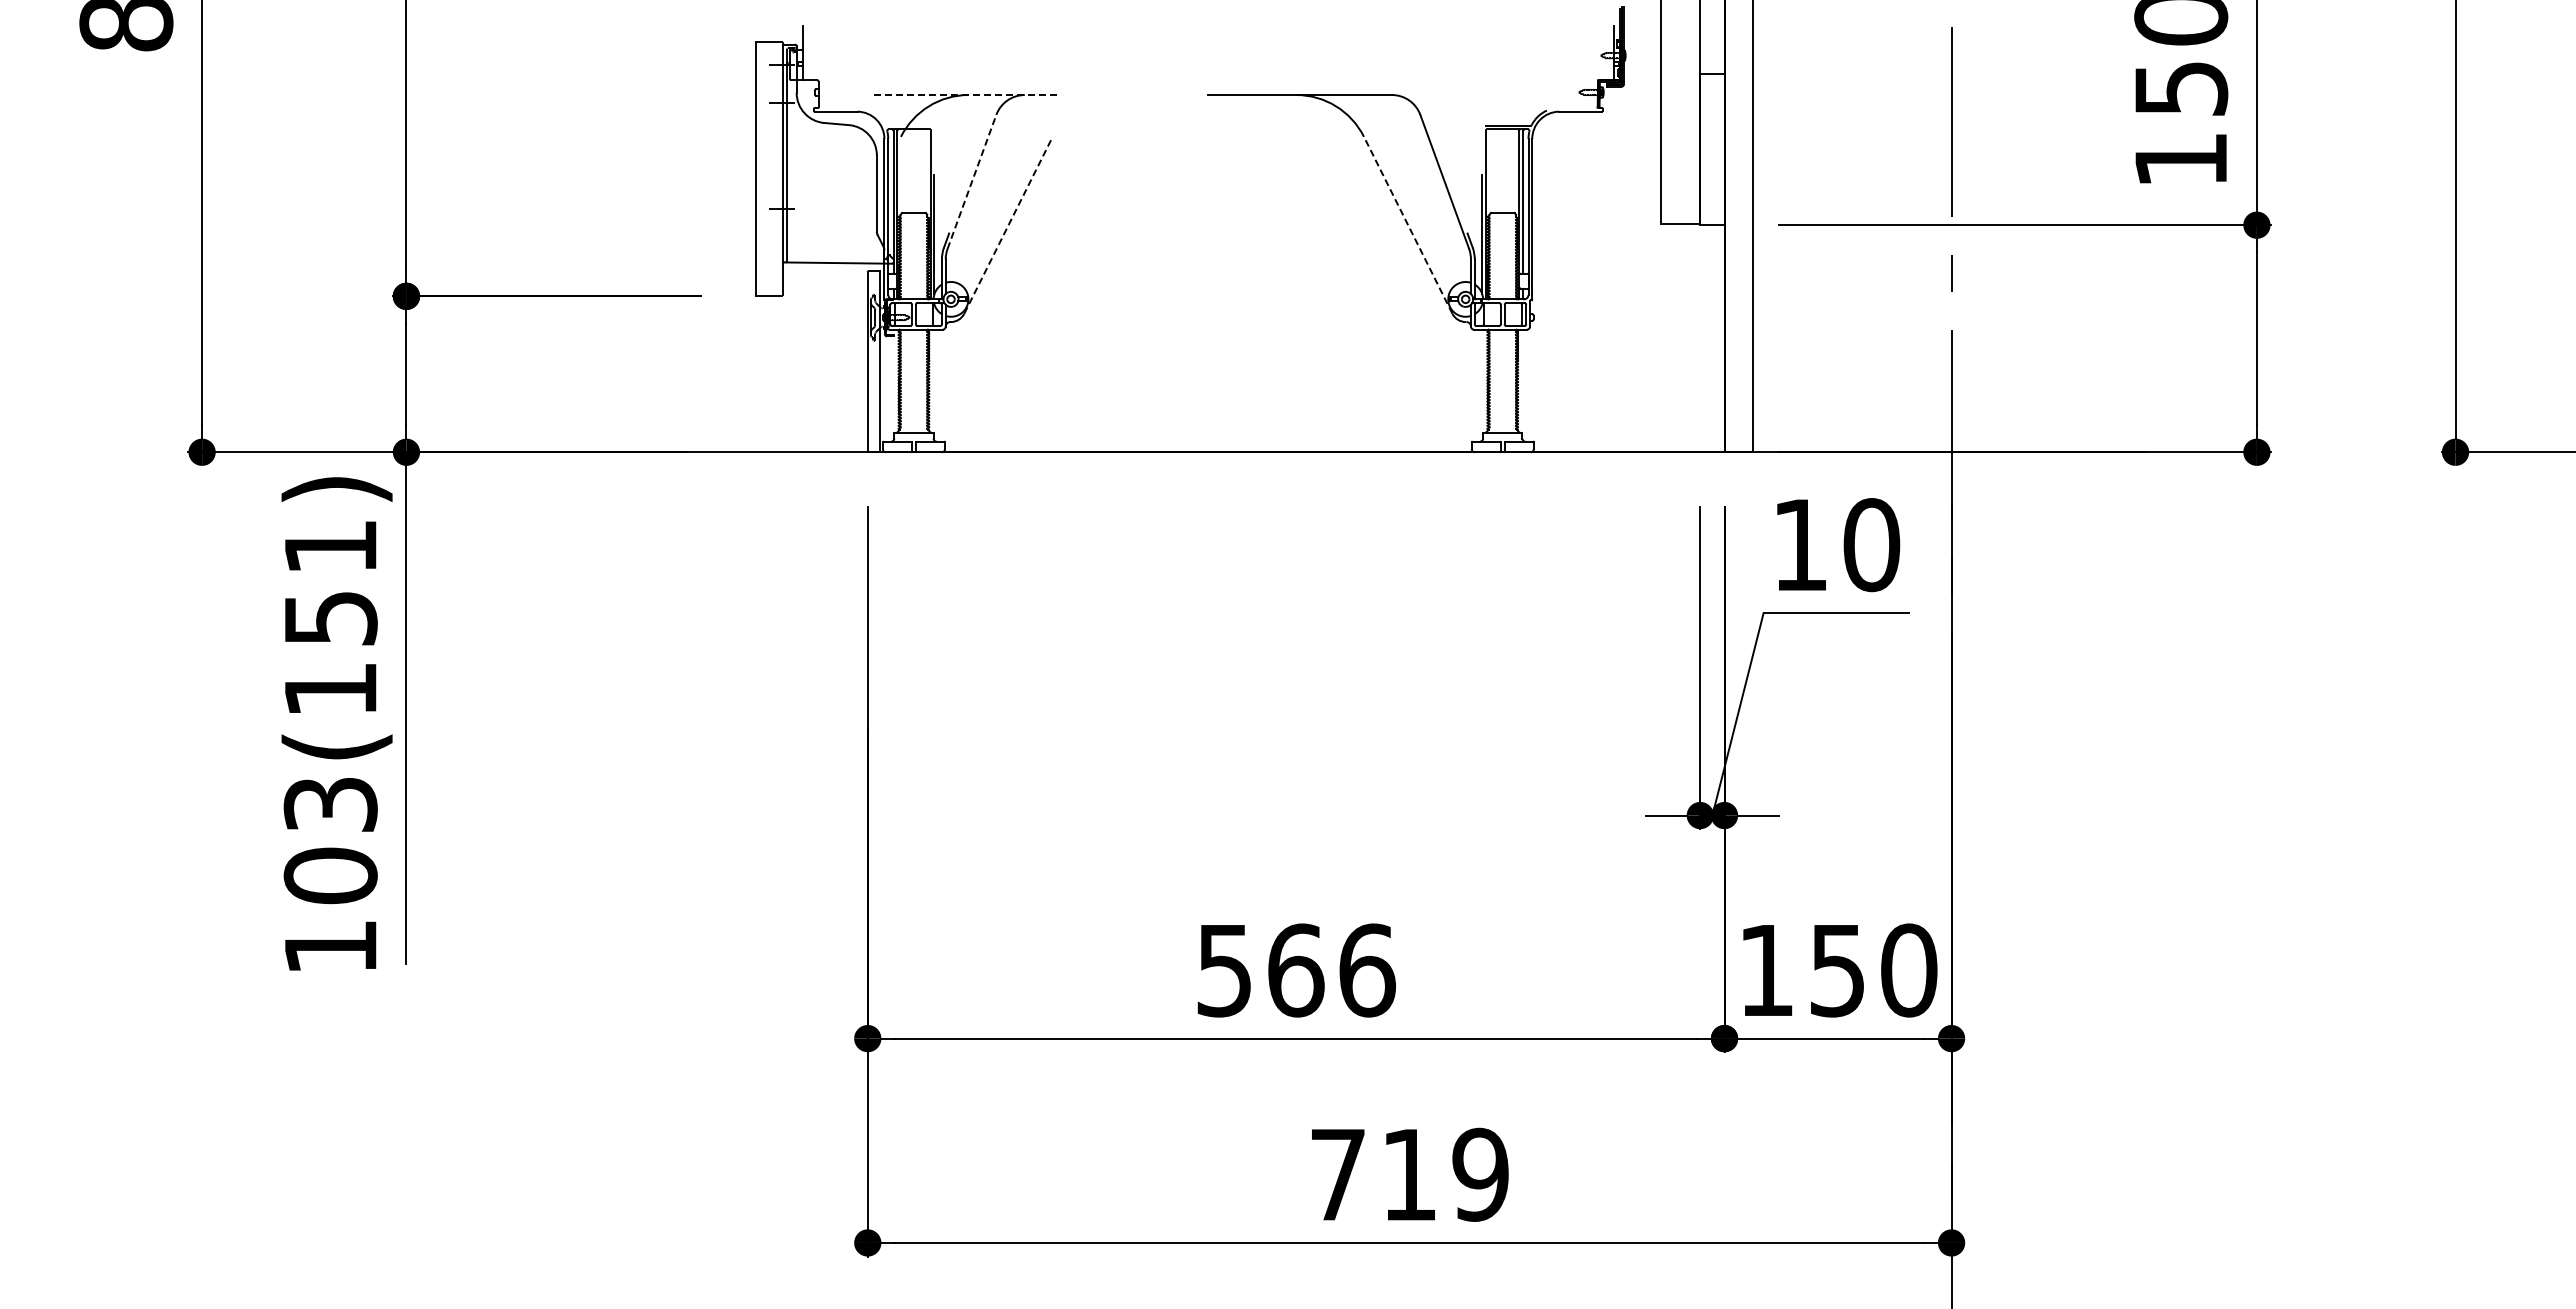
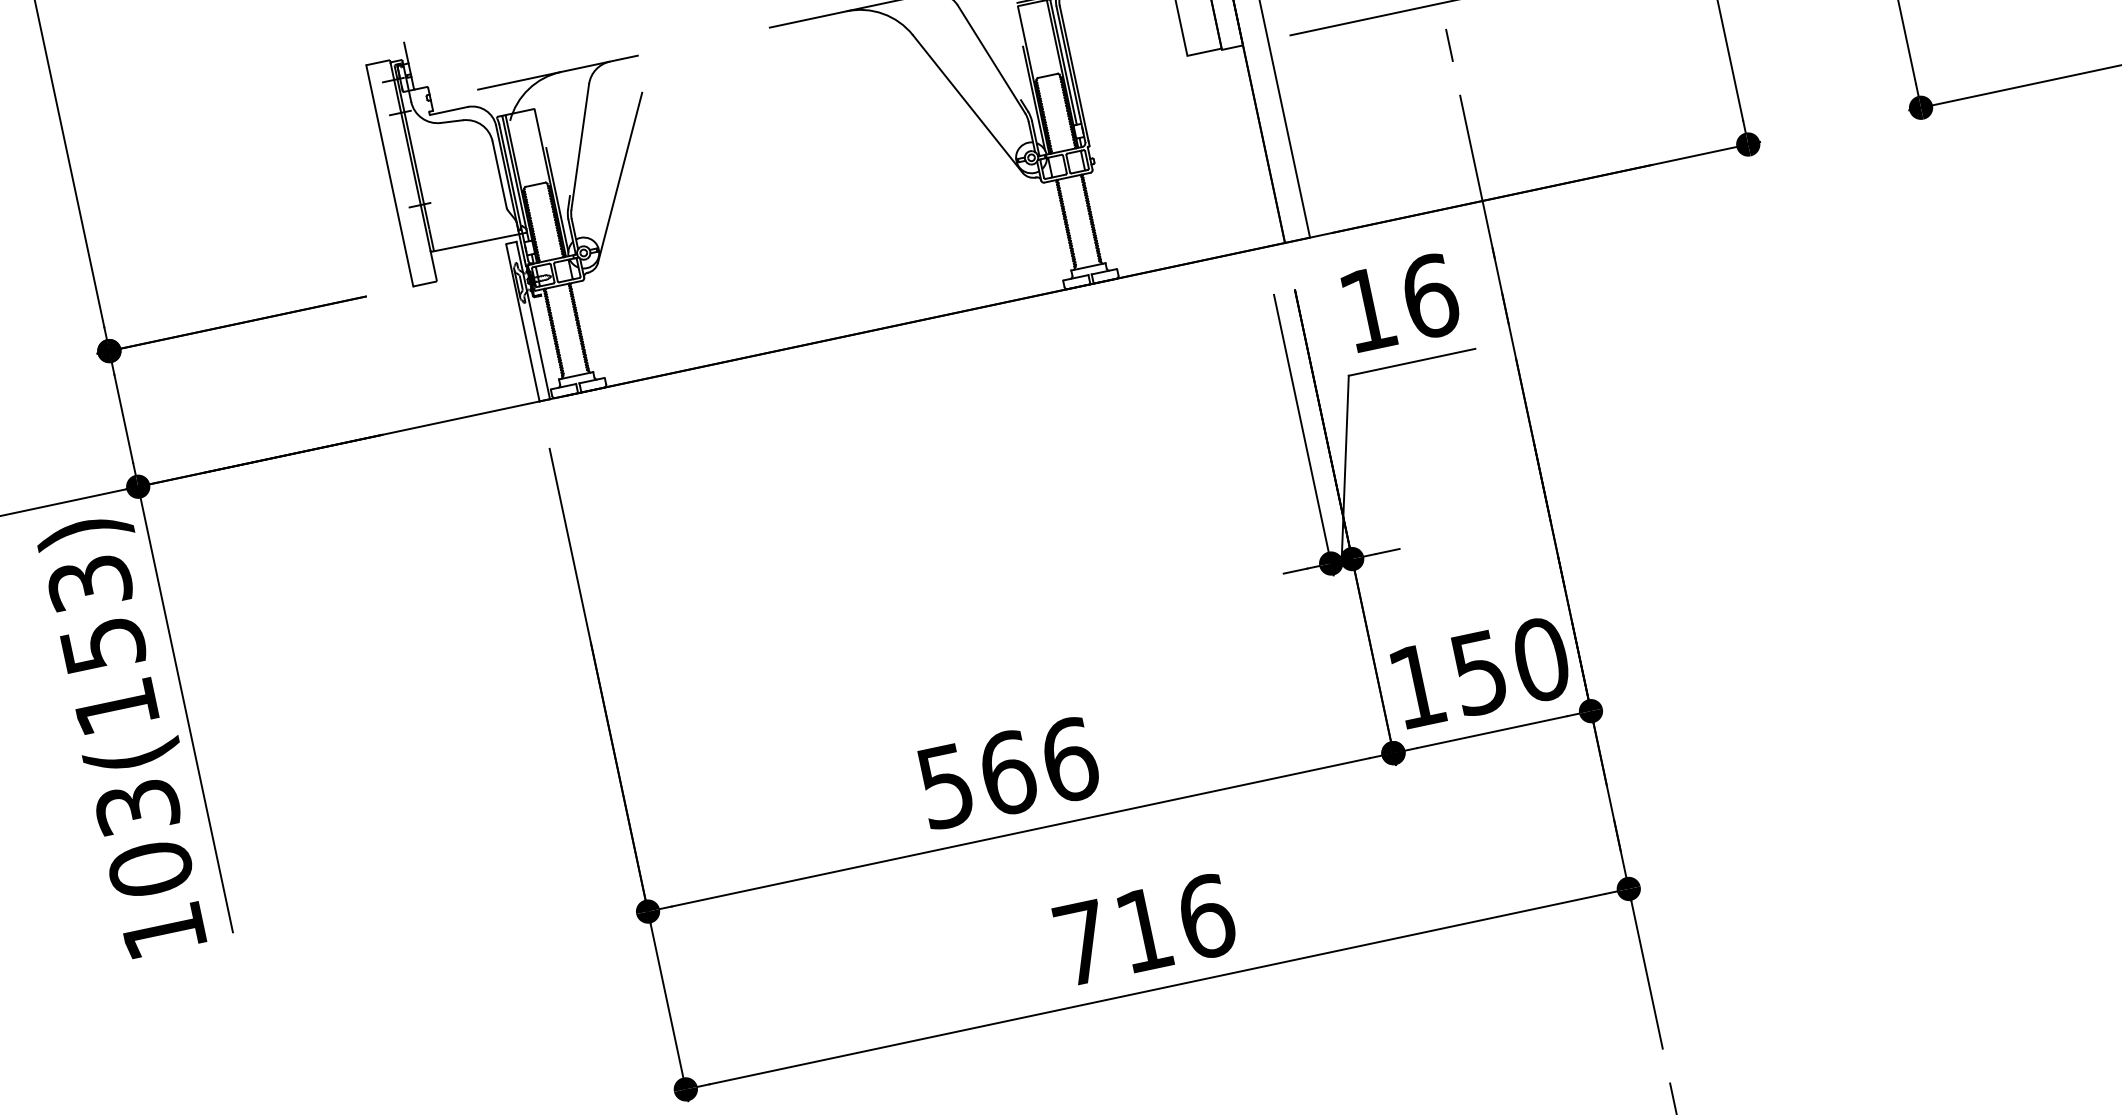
line: (964, 95) -> (557, 73), dashed -> solid
line: (972, 181) -> (580, 146), dashed -> solid
line: (1008, 225) -> (620, 178), dashed -> solid
line: (1408, 225) -> (968, 104), dashed -> solid
text: (1871, 545) -> (1430, 296), 10 -> 16
text: (330, 547) -> (89, 583), 103(151) -> 103(153)
text: (1480, 1174) -> (1206, 916), 719 -> 716

